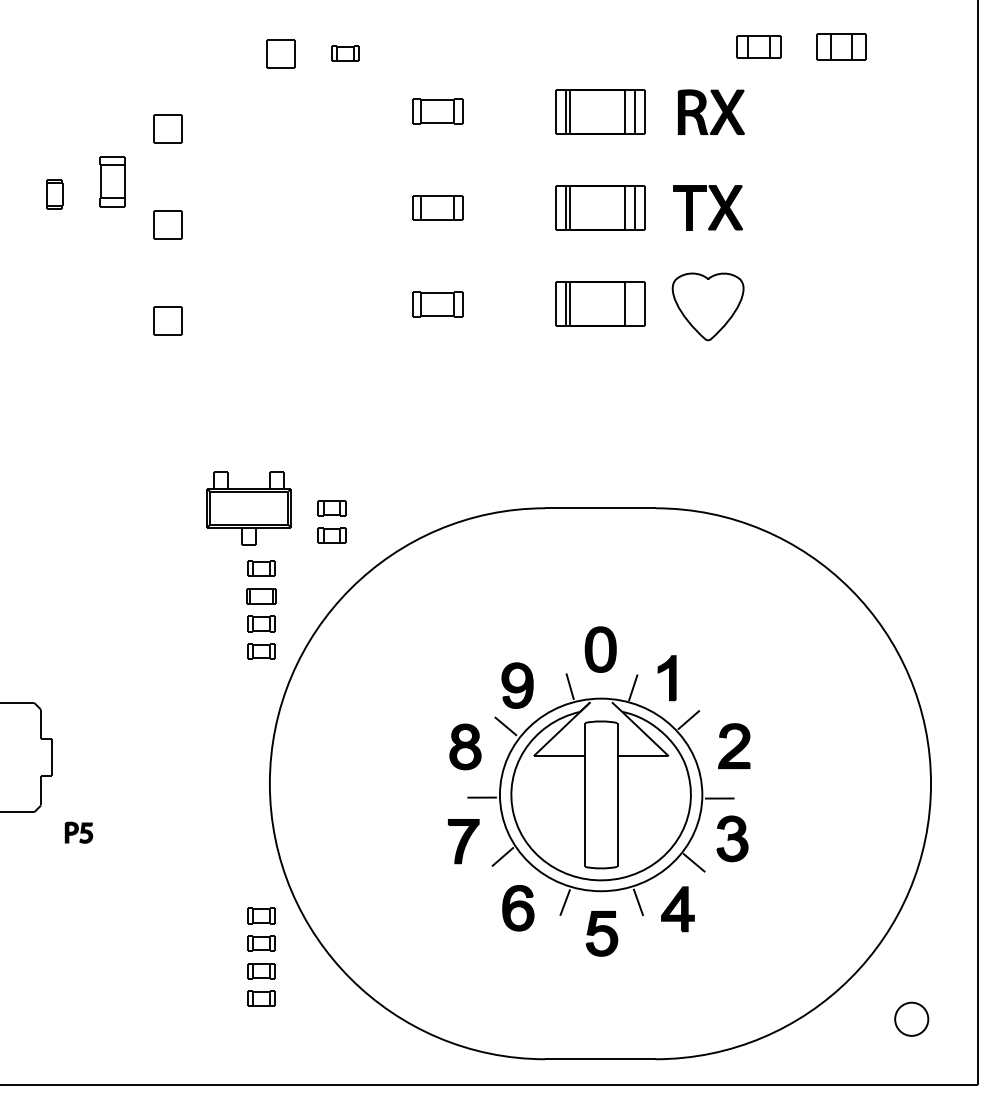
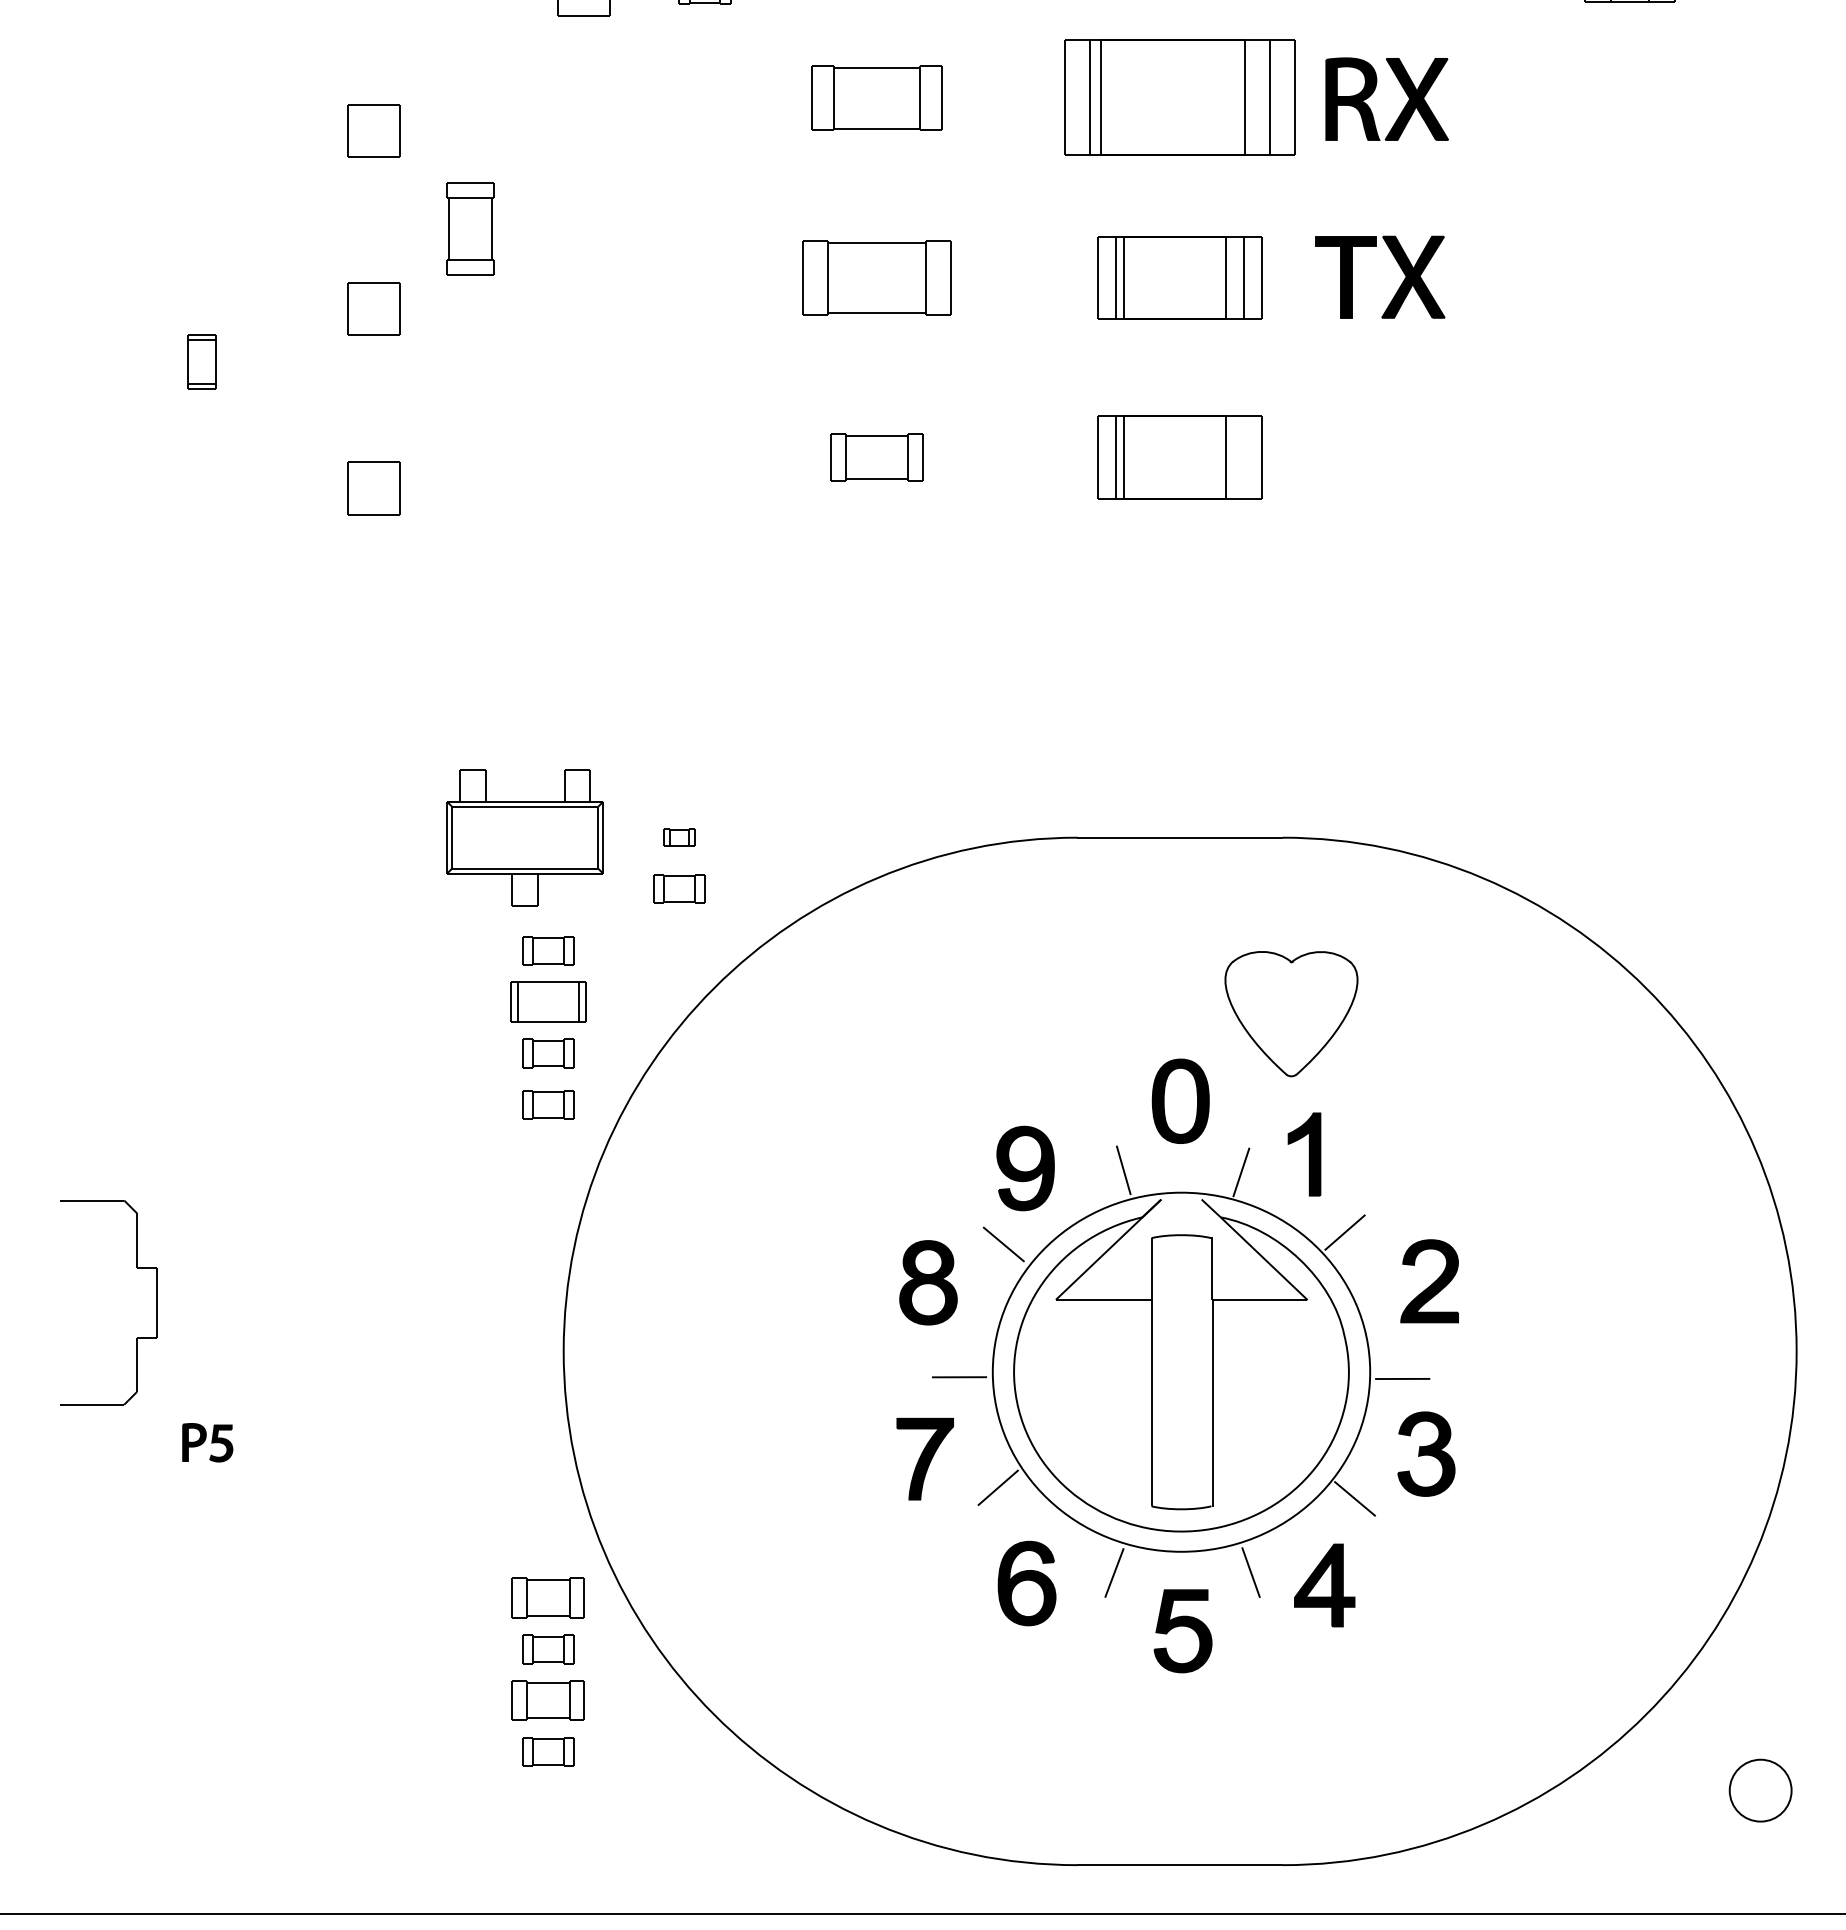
part: (437, 111) -> (876, 97), size x1.4
part: (600, 111) -> (1180, 97), size x1.4
part: (112, 181) -> (469, 228), moved
part: (54, 194) -> (201, 362), moved
part: (437, 207) -> (876, 276), size x1.6
part: (707, 306) -> (1290, 1013), moved
part: (331, 508) -> (678, 838), size x0.6
part: (261, 596) -> (548, 1002), size x1.4
part: (261, 915) -> (548, 1597), size x1.4
part: (261, 971) -> (548, 1701), size x1.4

